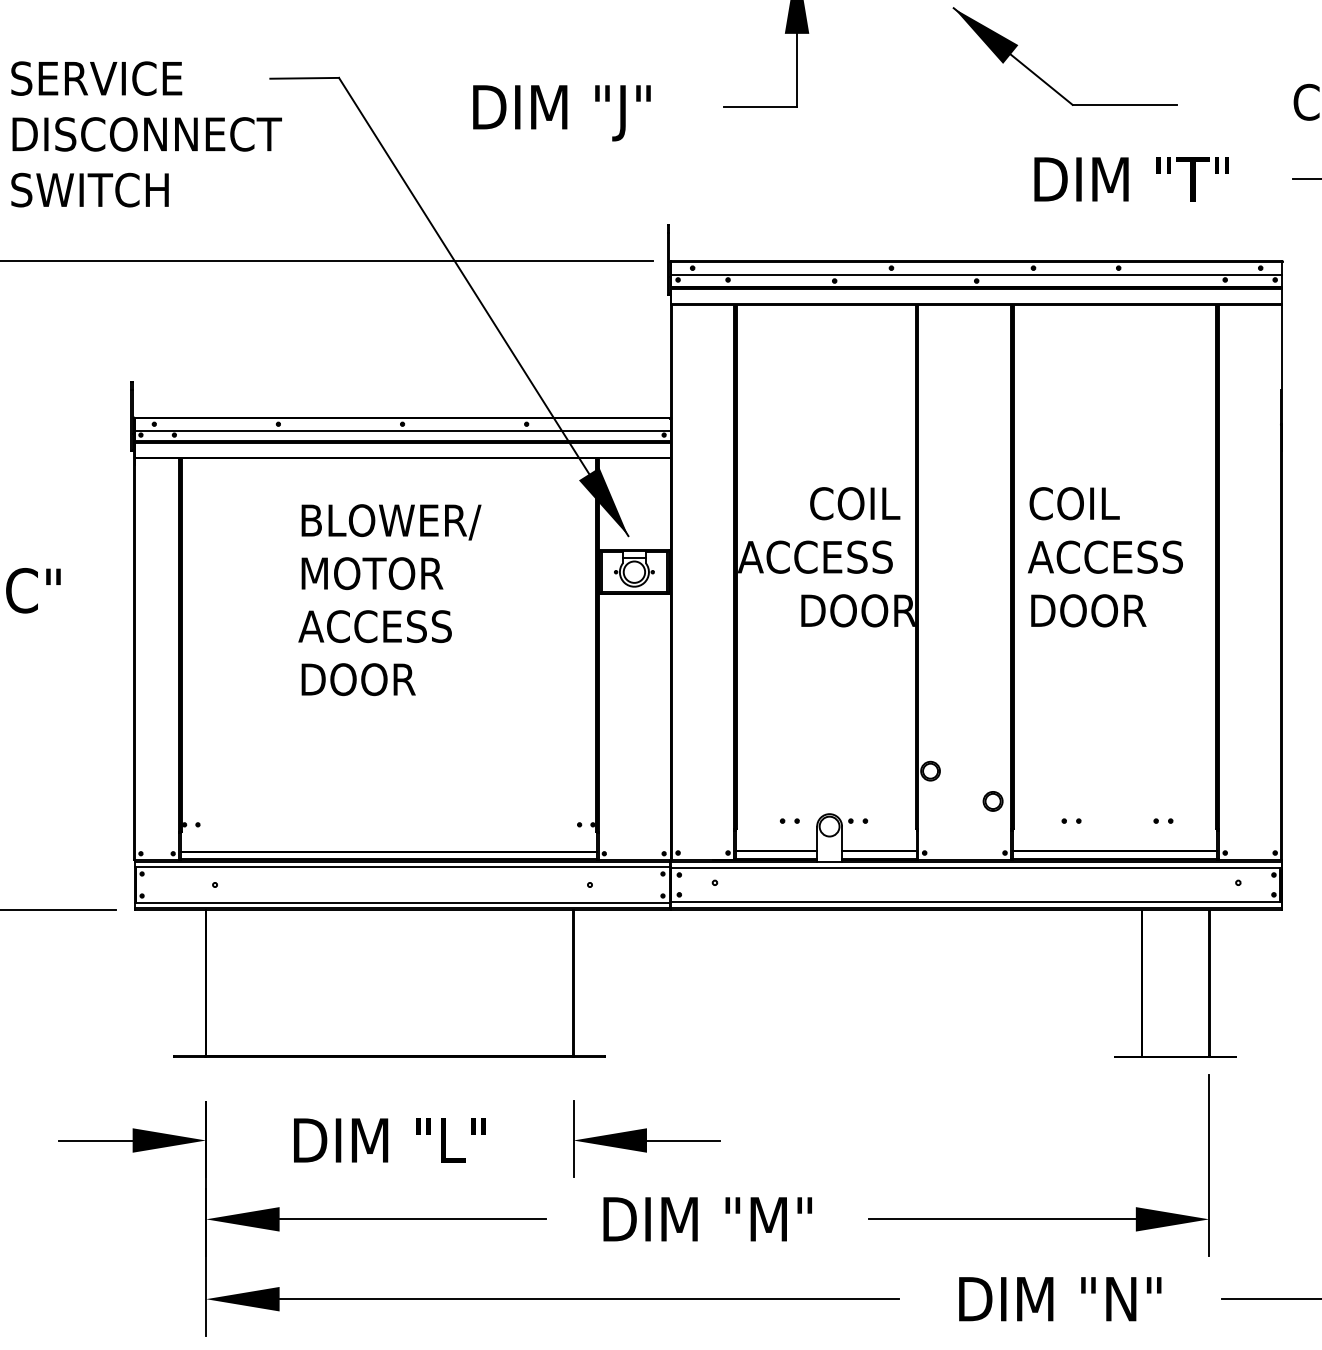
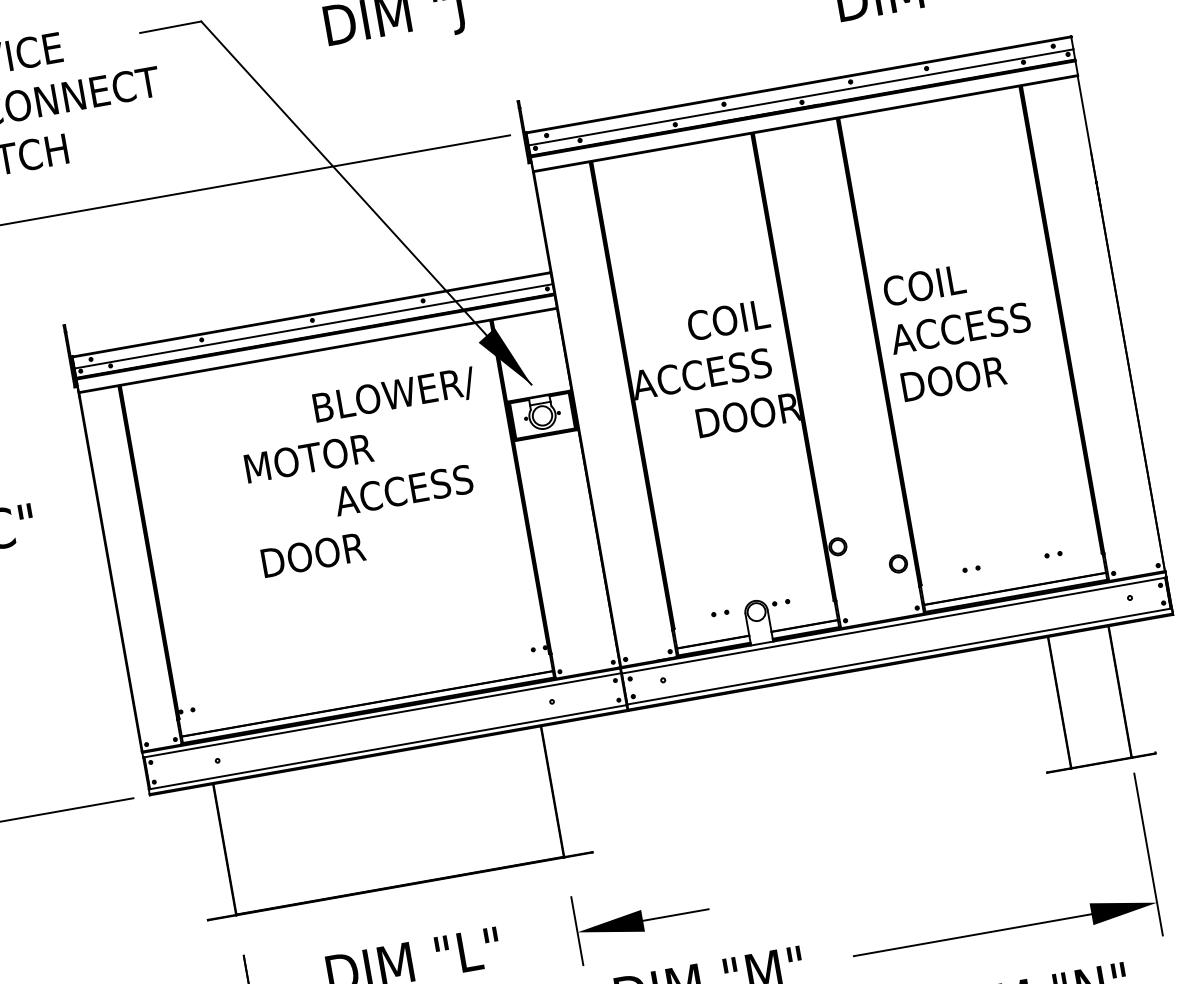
text: (391, 522) -> (394, 396), moved
text: (374, 626) -> (403, 490), moved

